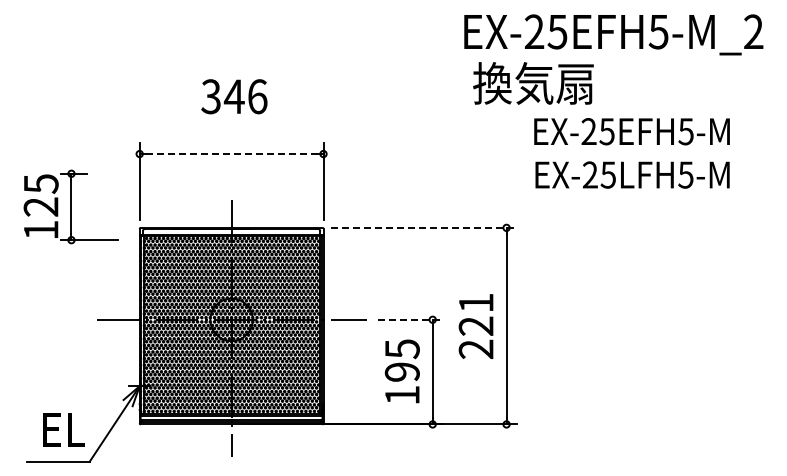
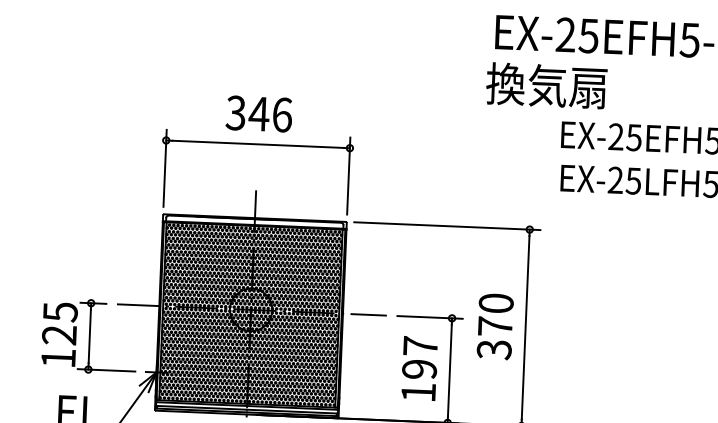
text: (533, 83) -> (546, 85), moved
text: (234, 96) -> (259, 113), moved
line: (231, 154) -> (257, 144), dashed -> solid
part: (70, 206) -> (88, 335), moved
line: (424, 227) -> (447, 225), dashed -> solid
line: (410, 319) -> (429, 317), dashed -> solid
text: (475, 326) -> (494, 326), 221 -> 370
text: (402, 349) -> (420, 346), 195 -> 197

